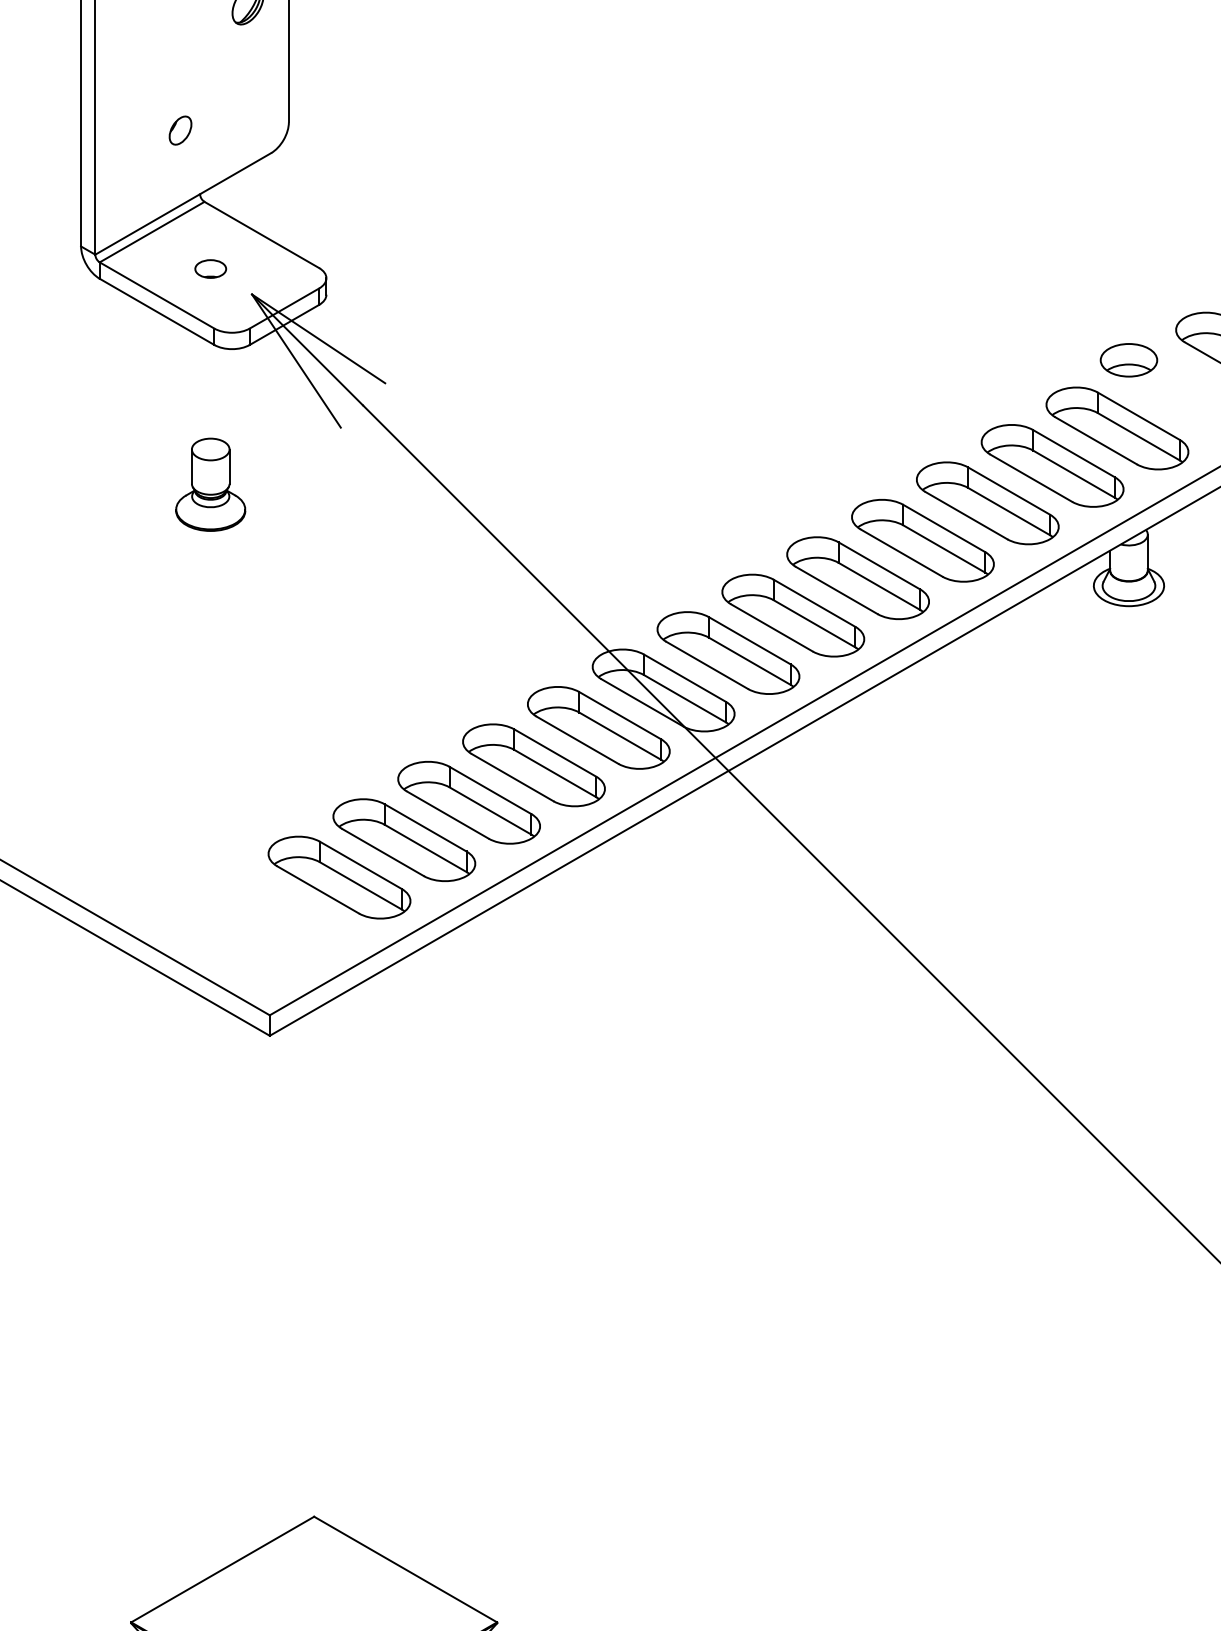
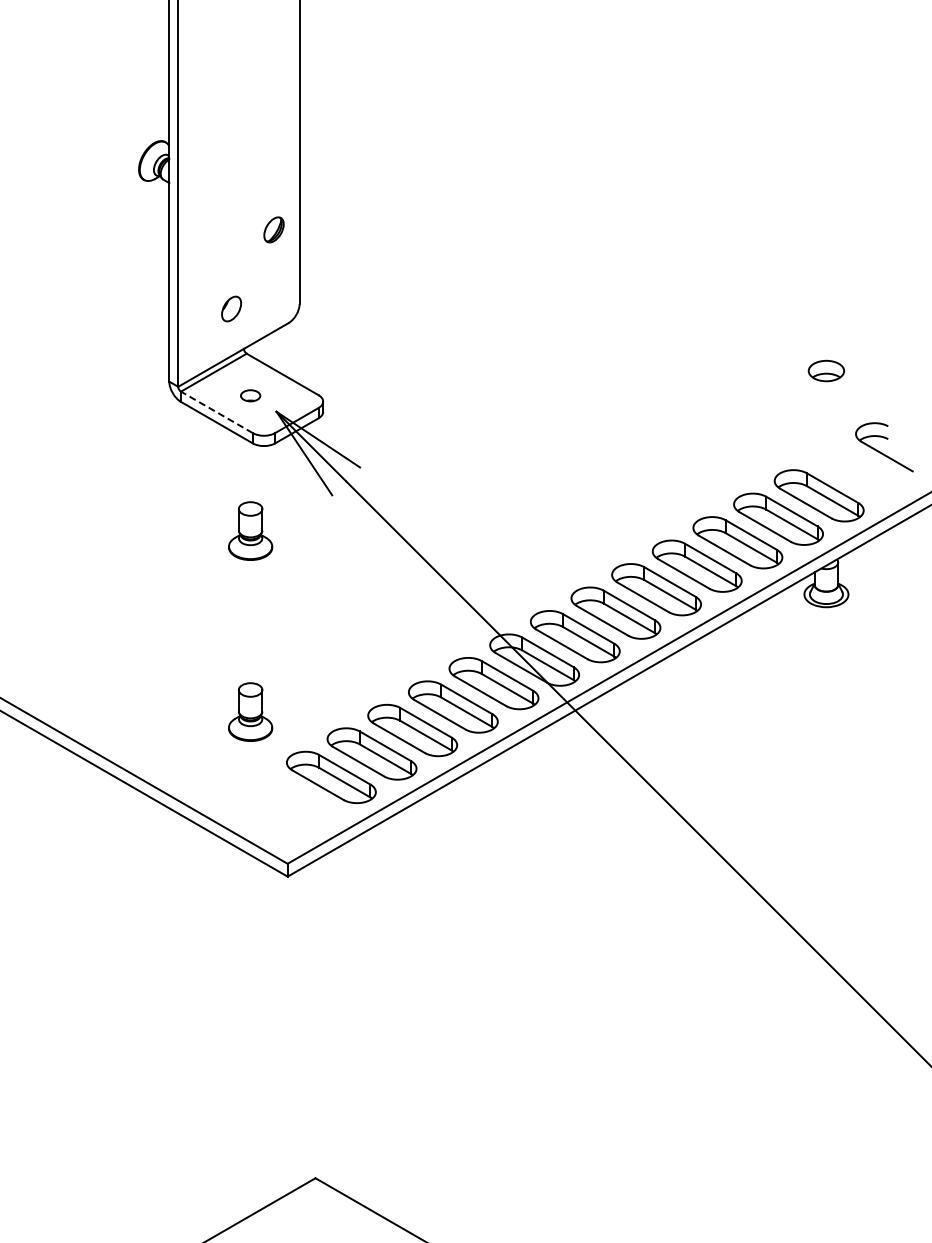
part: (180, 129) -> (231, 308), size x1.4
line: (156, 295) -> (216, 412), solid -> dashed
part: (1127, 359) -> (825, 370), moved
part: (210, 772) -> (250, 711), added

